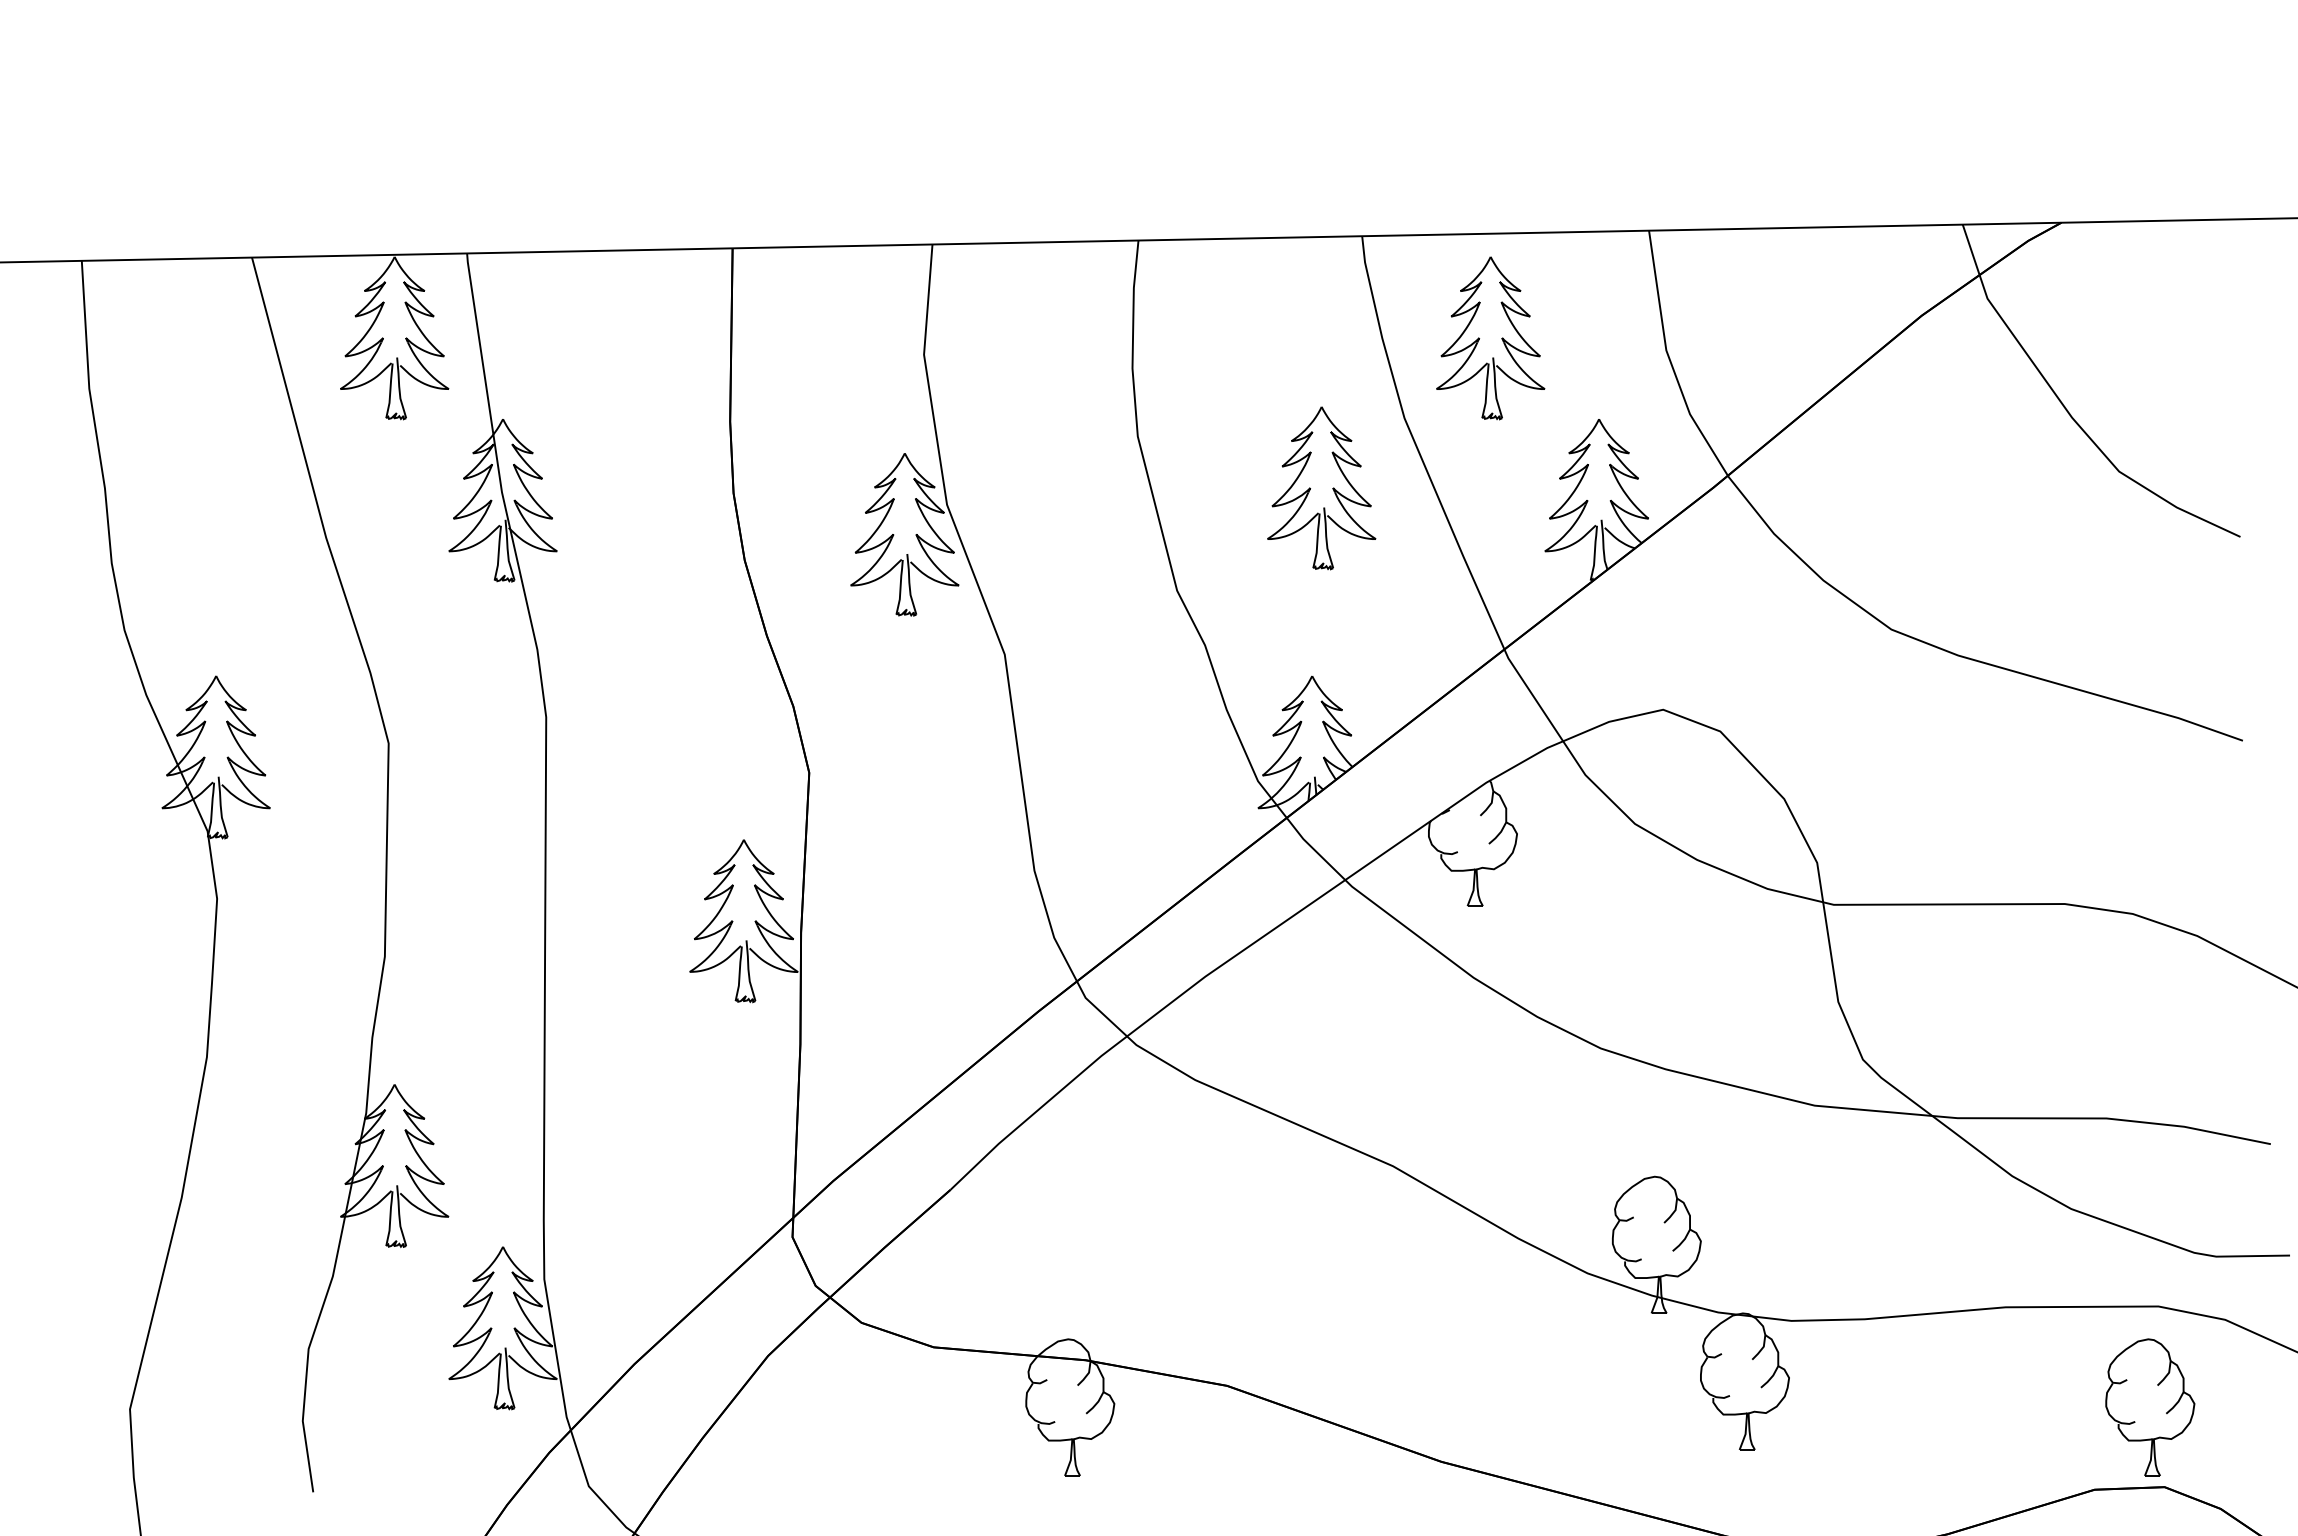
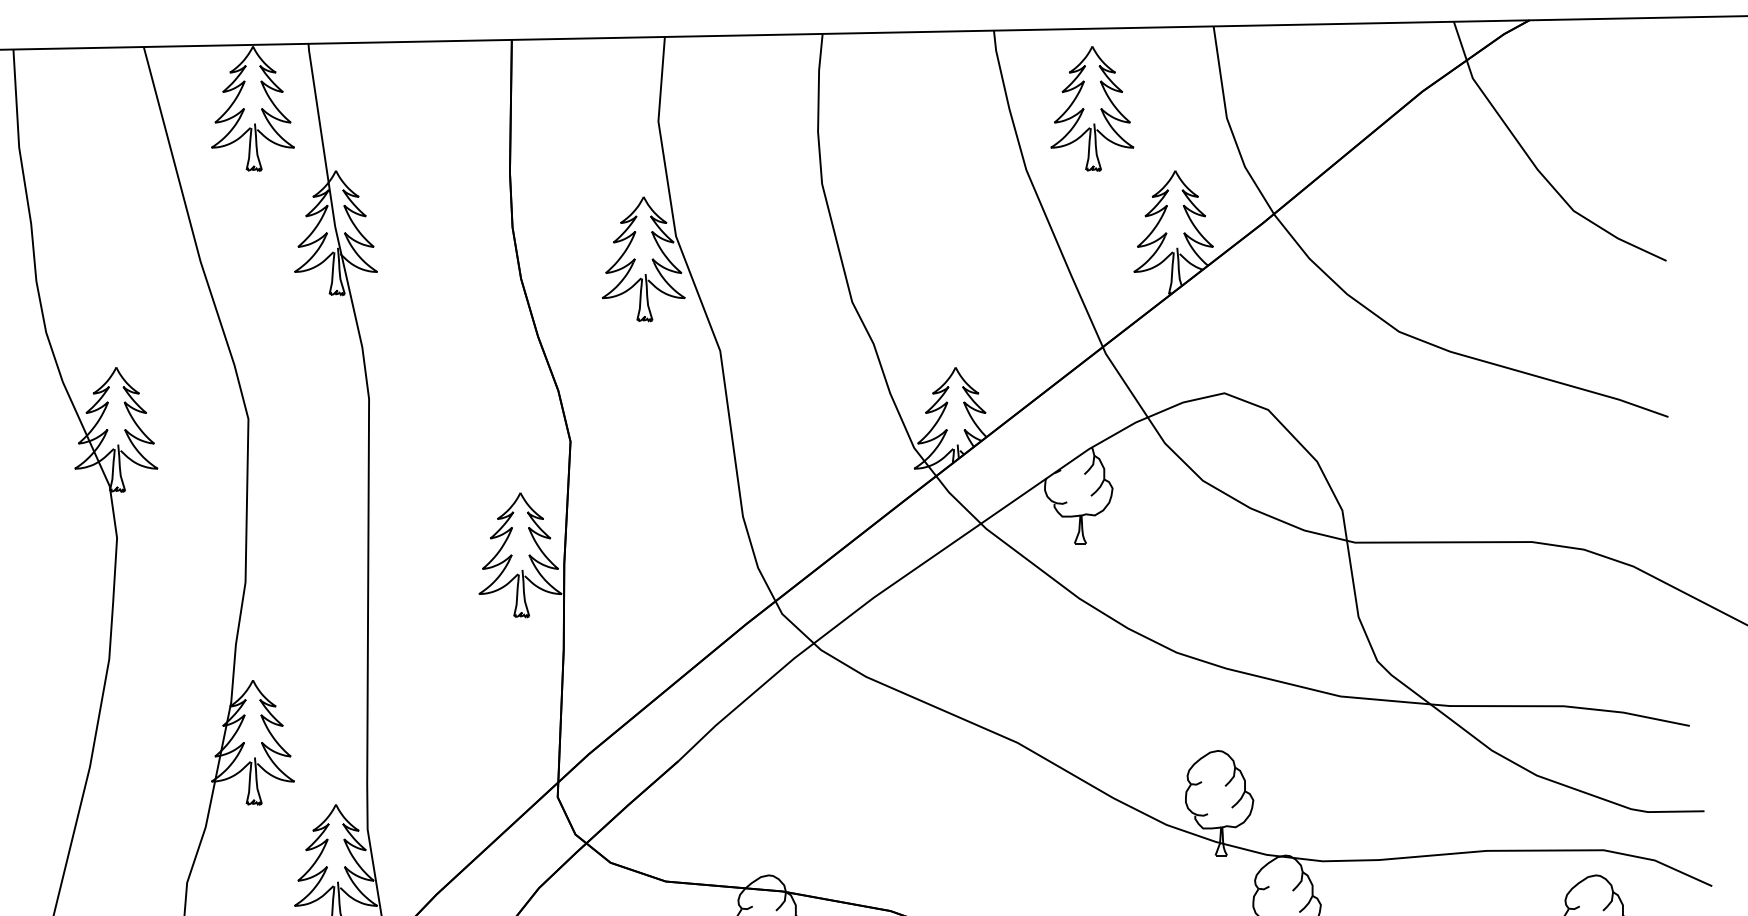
part: (1311, 488) -> (955, 223), removed

